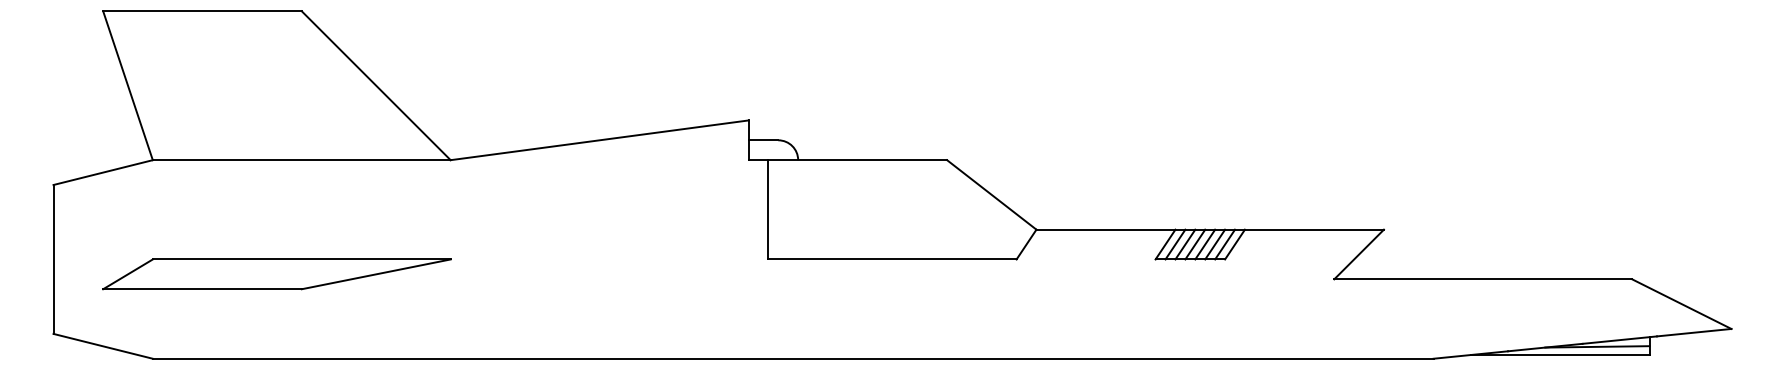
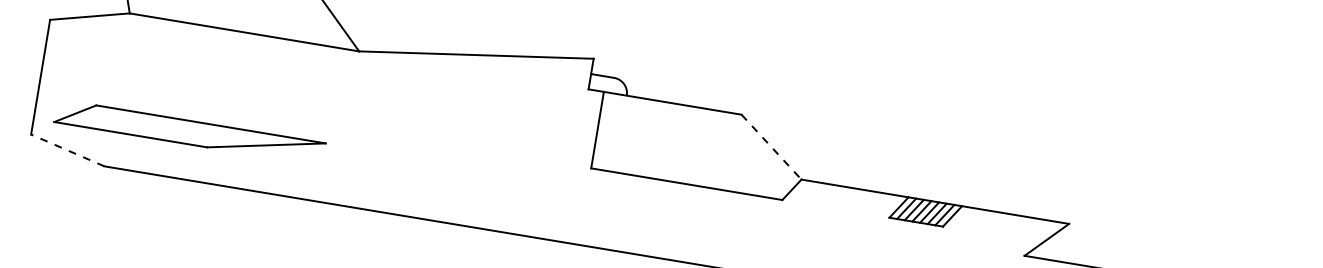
line: (991, 194) -> (771, 146), solid -> dashed
part: (276, 274) -> (189, 132), moved
line: (102, 346) -> (67, 150), solid -> dashed

